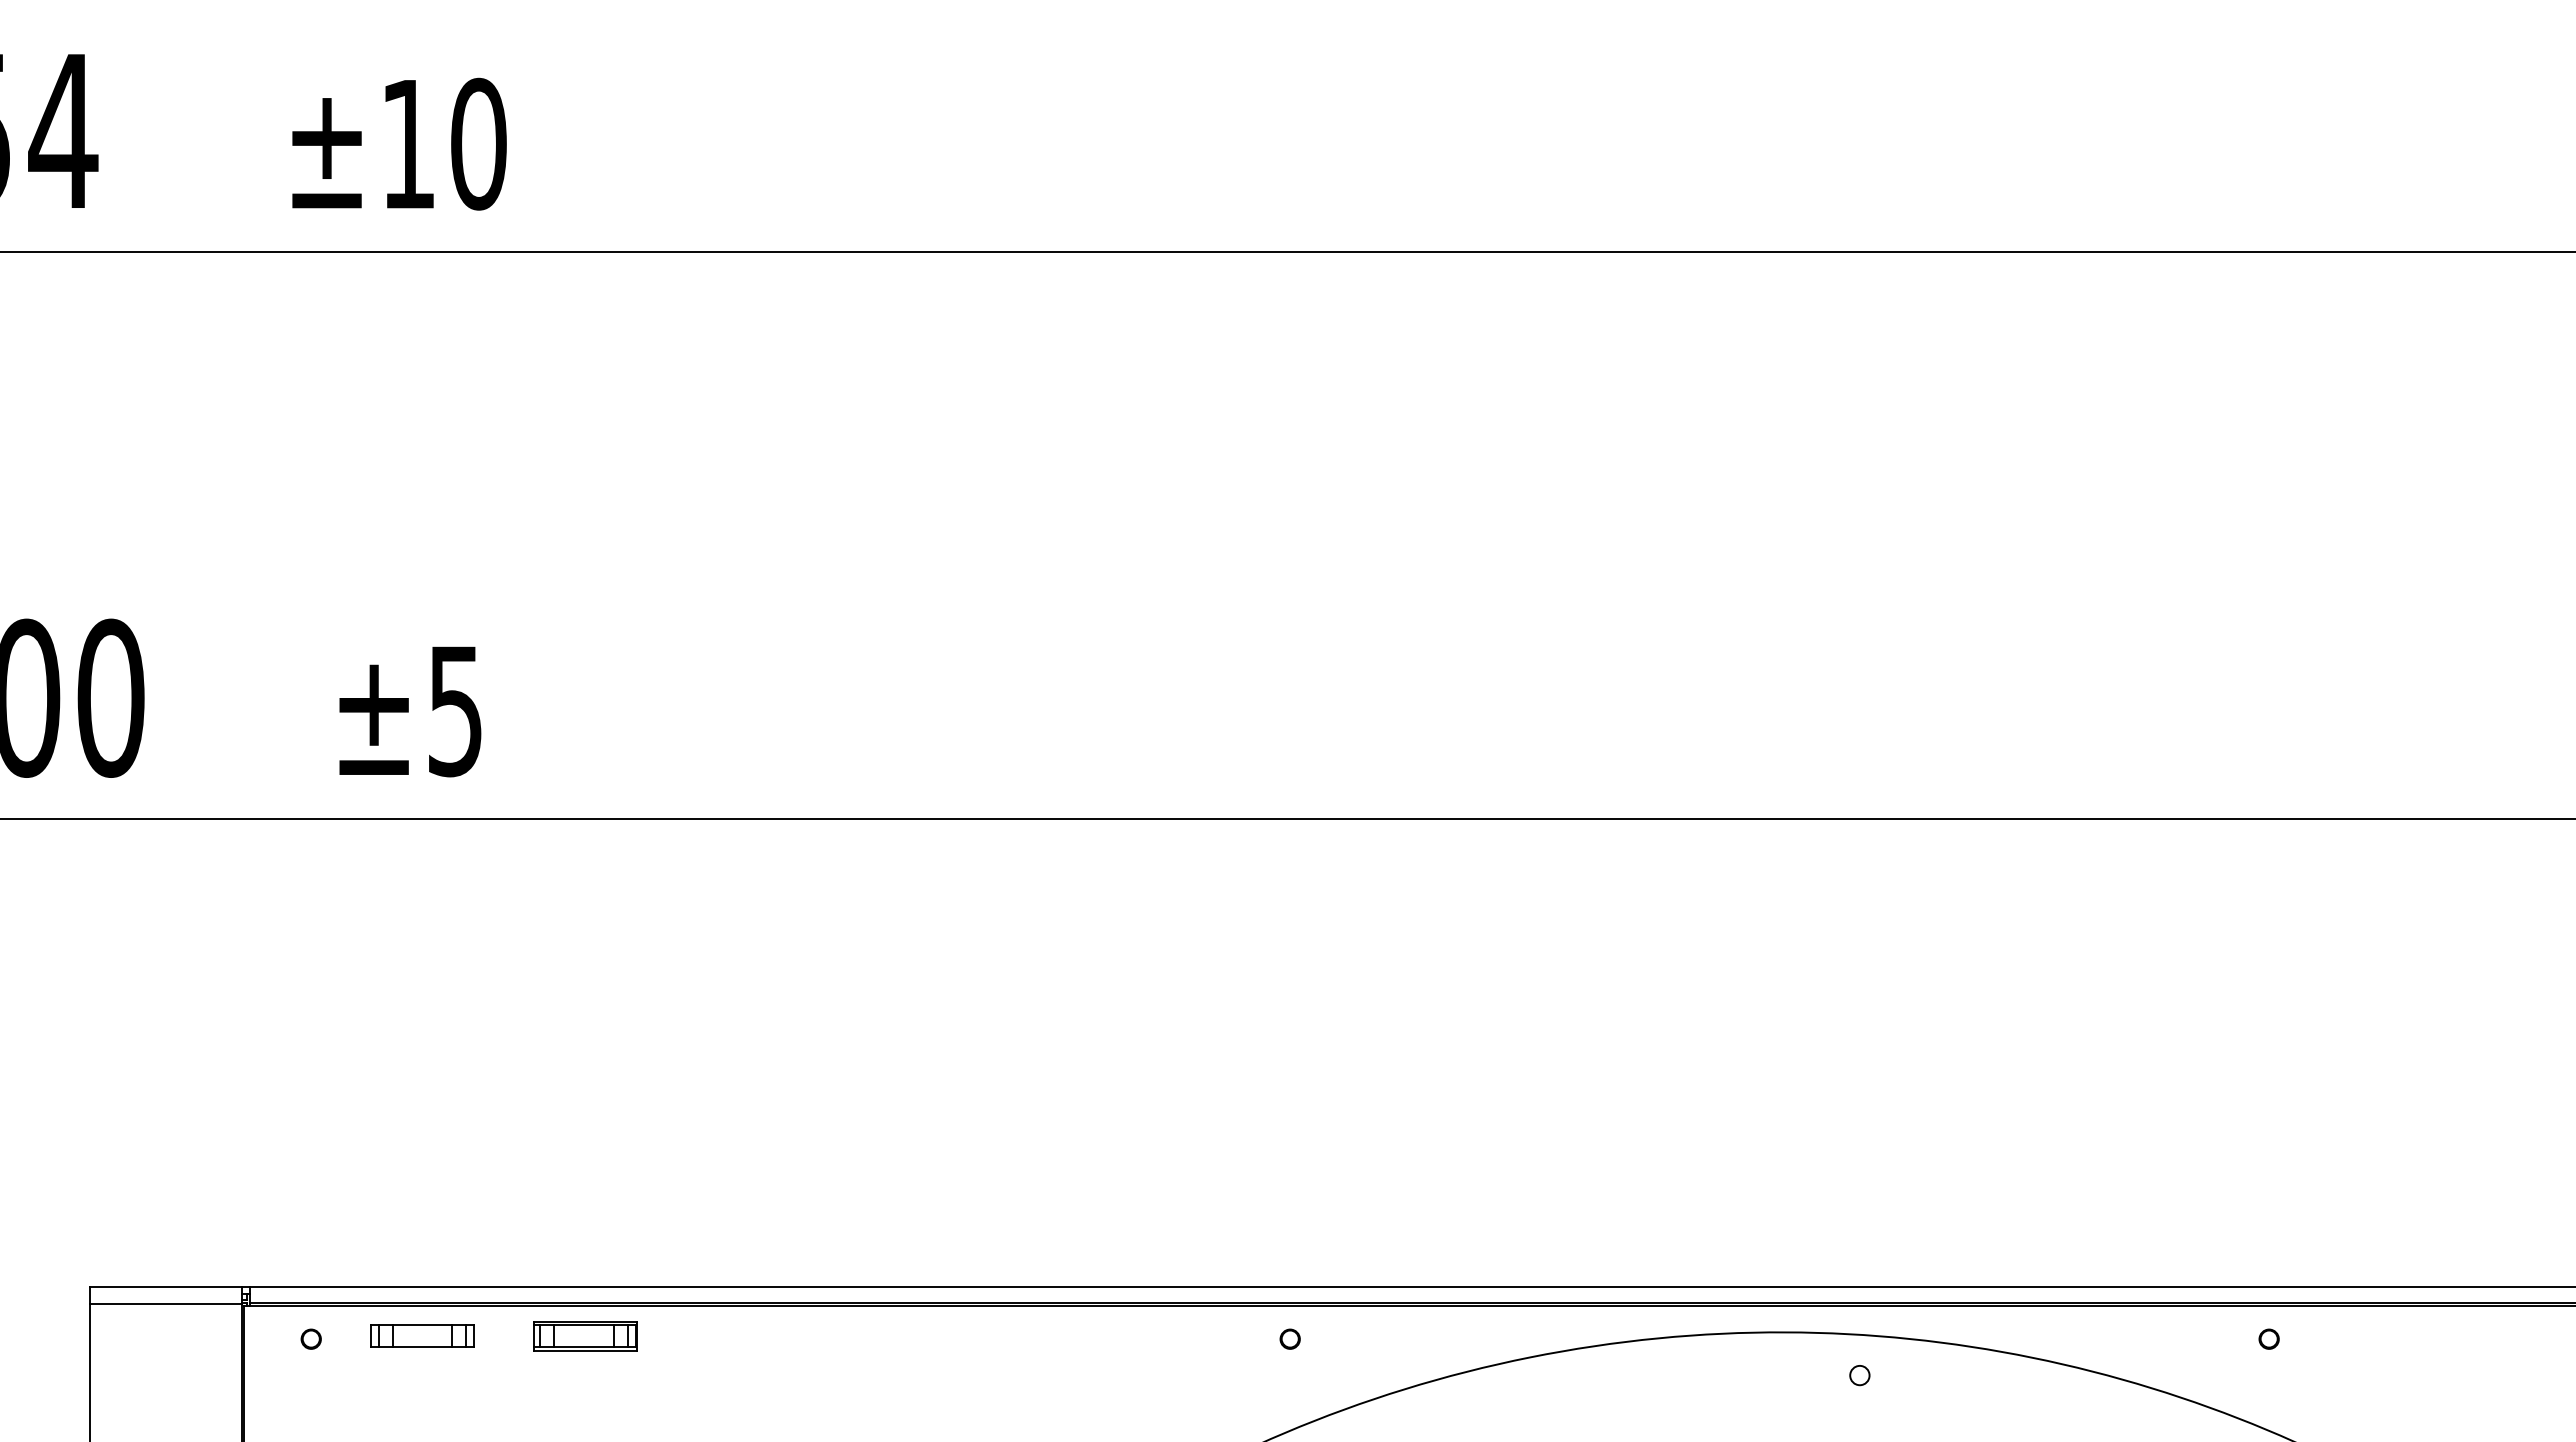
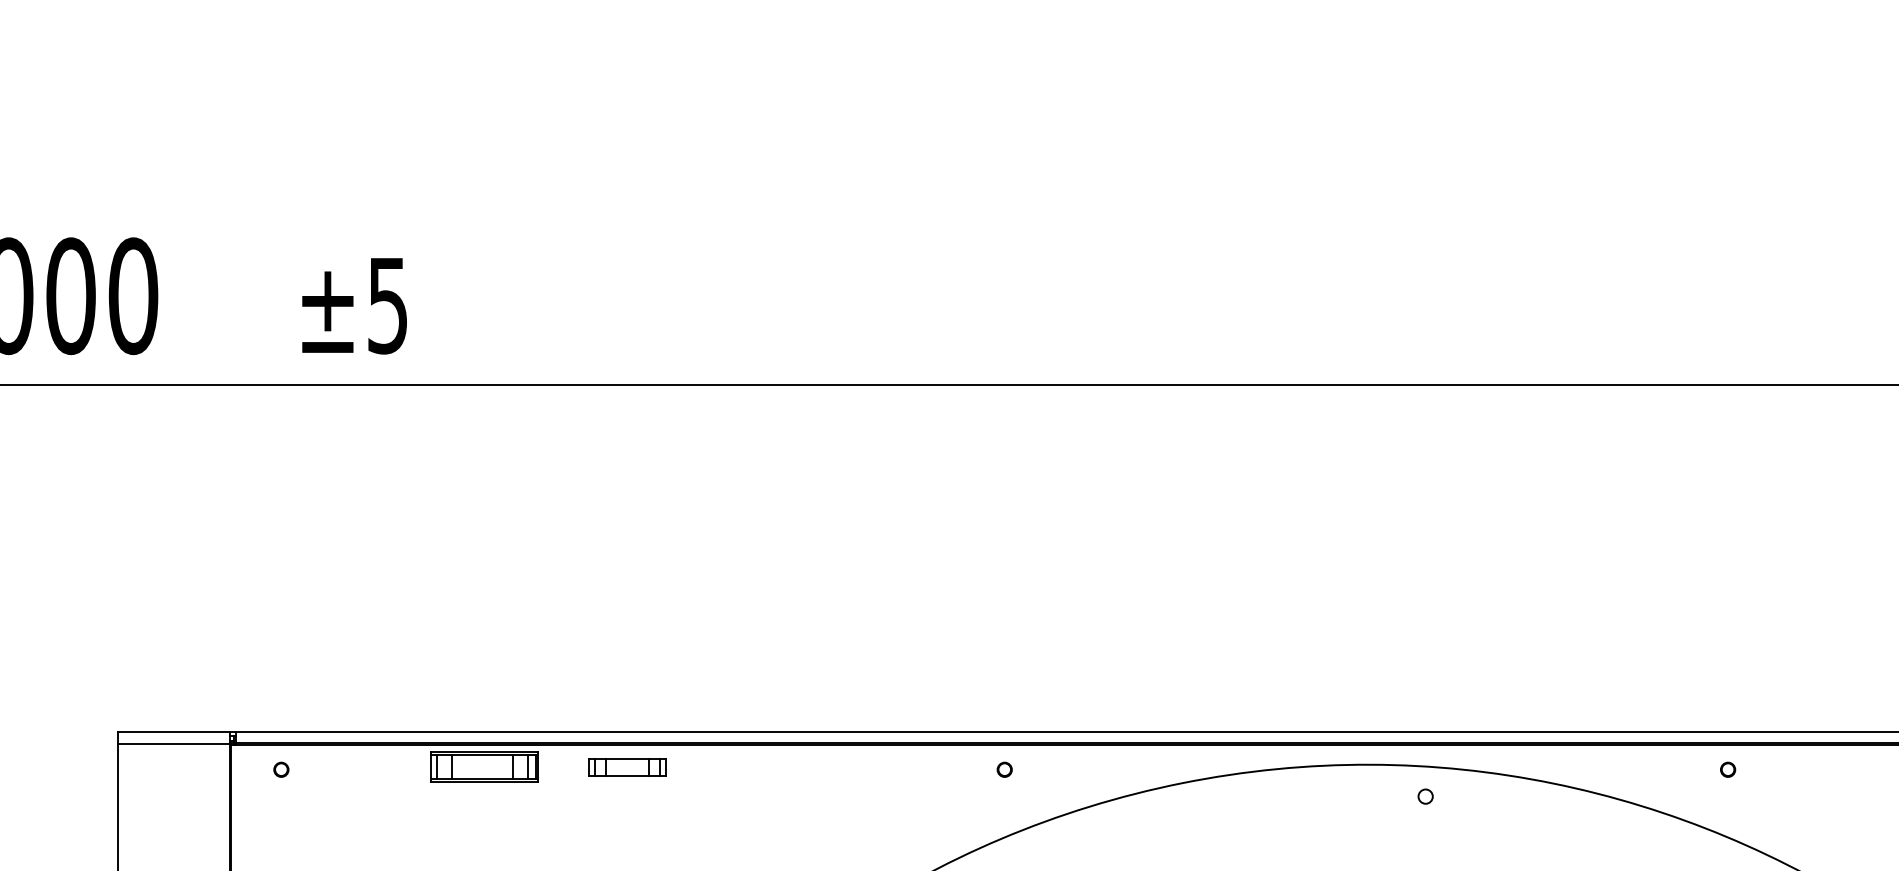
part: (422, 1335) -> (627, 767), moved
part: (585, 1336) -> (484, 767), size x1.4

